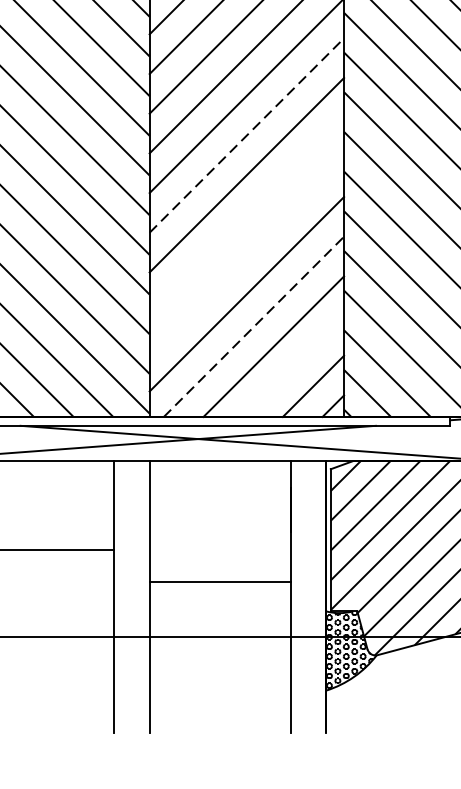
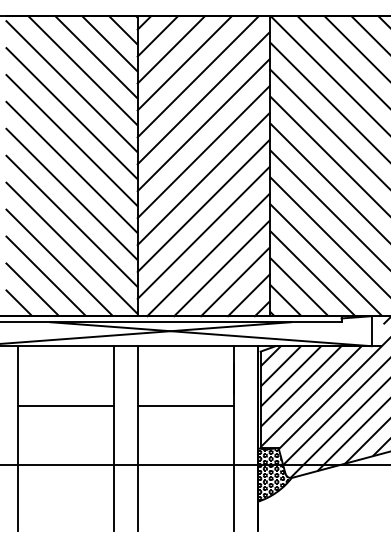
line: (248, 134) -> (204, 124), dashed -> solid
line: (246, 215) -> (203, 179), added
line: (246, 253) -> (203, 205), added
line: (254, 326) -> (208, 254), dashed -> solid
line: (293, 365) -> (235, 281), added
line: (220, 582) -> (185, 406), moved

